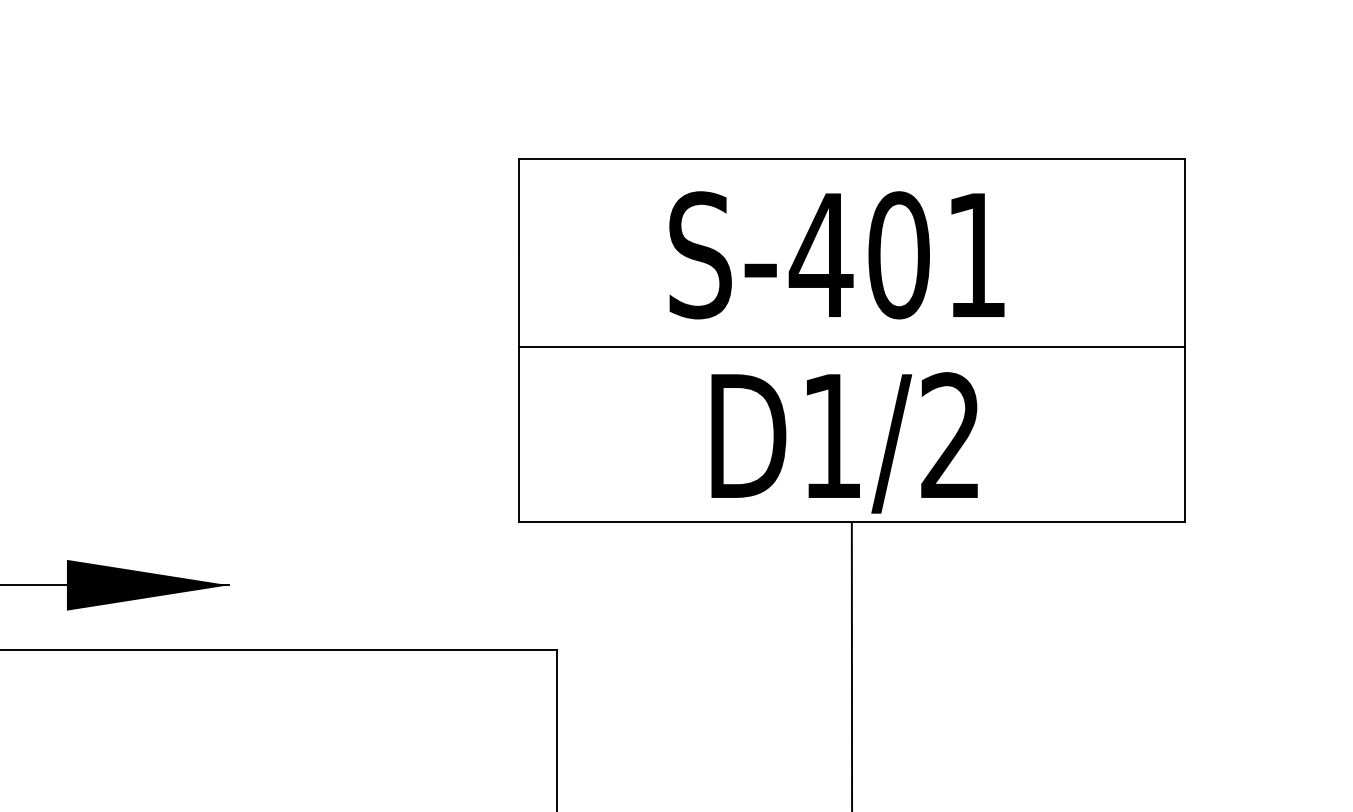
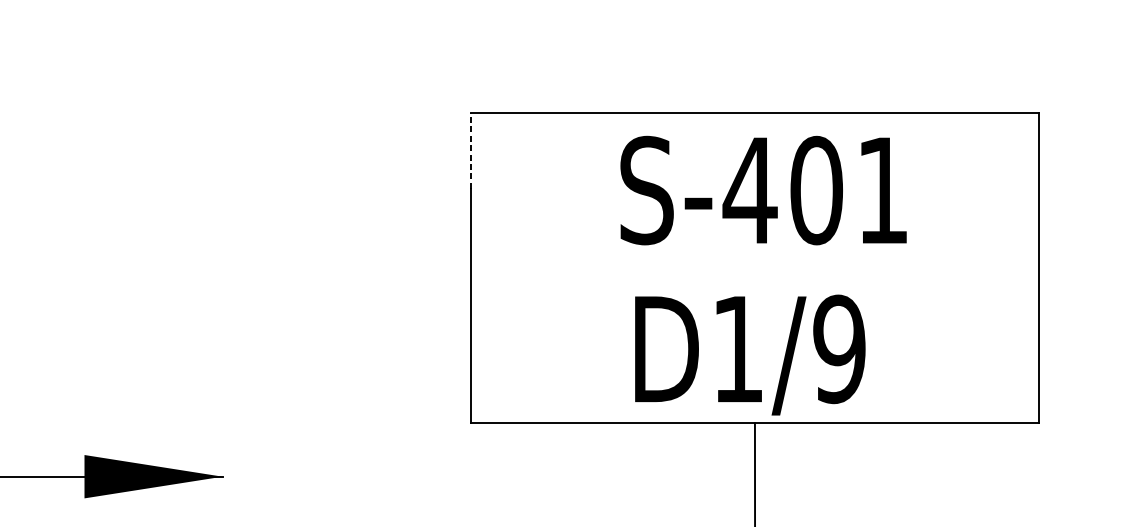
line: (518, 203) -> (470, 150), solid -> dashed
text: (836, 255) -> (763, 190), moved
line: (851, 347) -> (754, 273), removed
text: (950, 436) -> (839, 349), D1/2 -> D1/9

